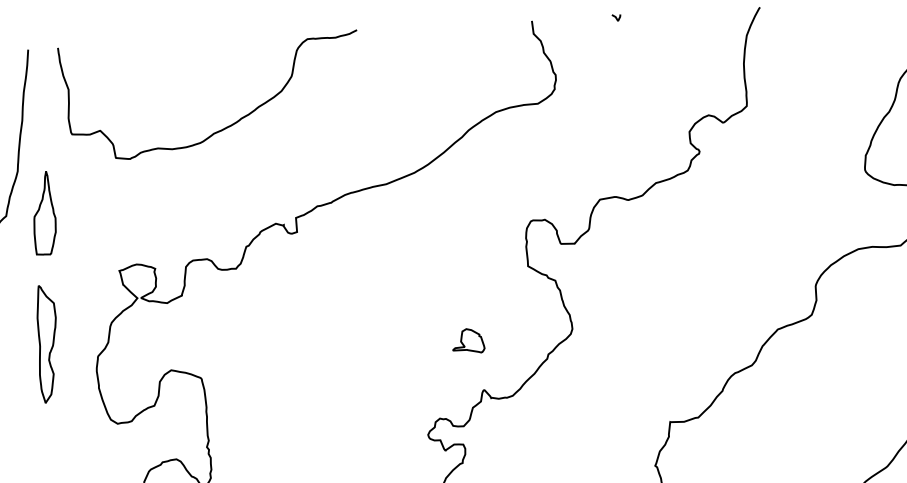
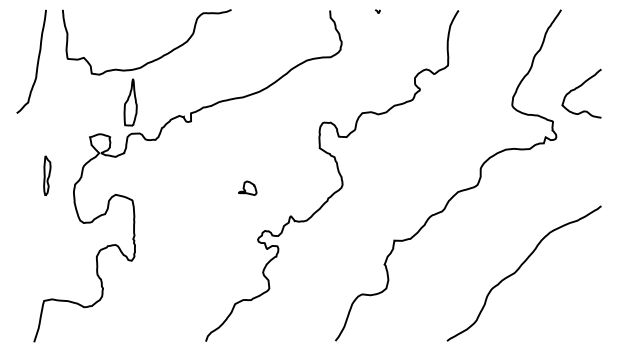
part: (44, 213) -> (130, 102), moved
part: (467, 339) -> (247, 187), moved
part: (48, 343) -> (47, 175), size x0.6

